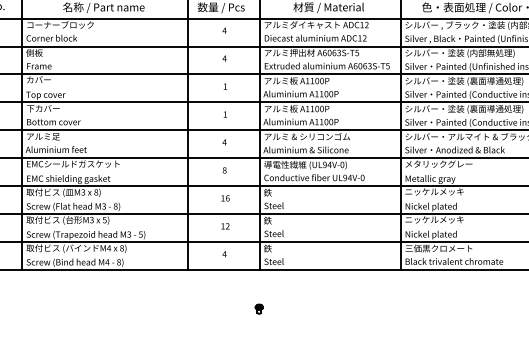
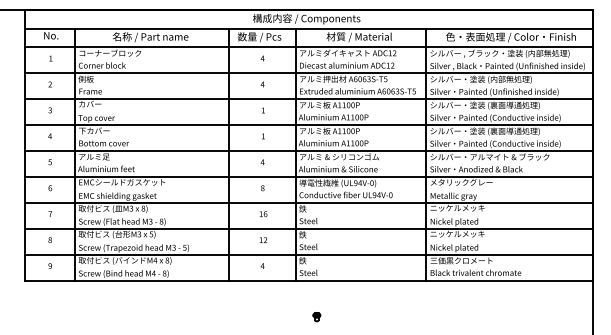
part: (258, 309) -> (316, 317), moved

